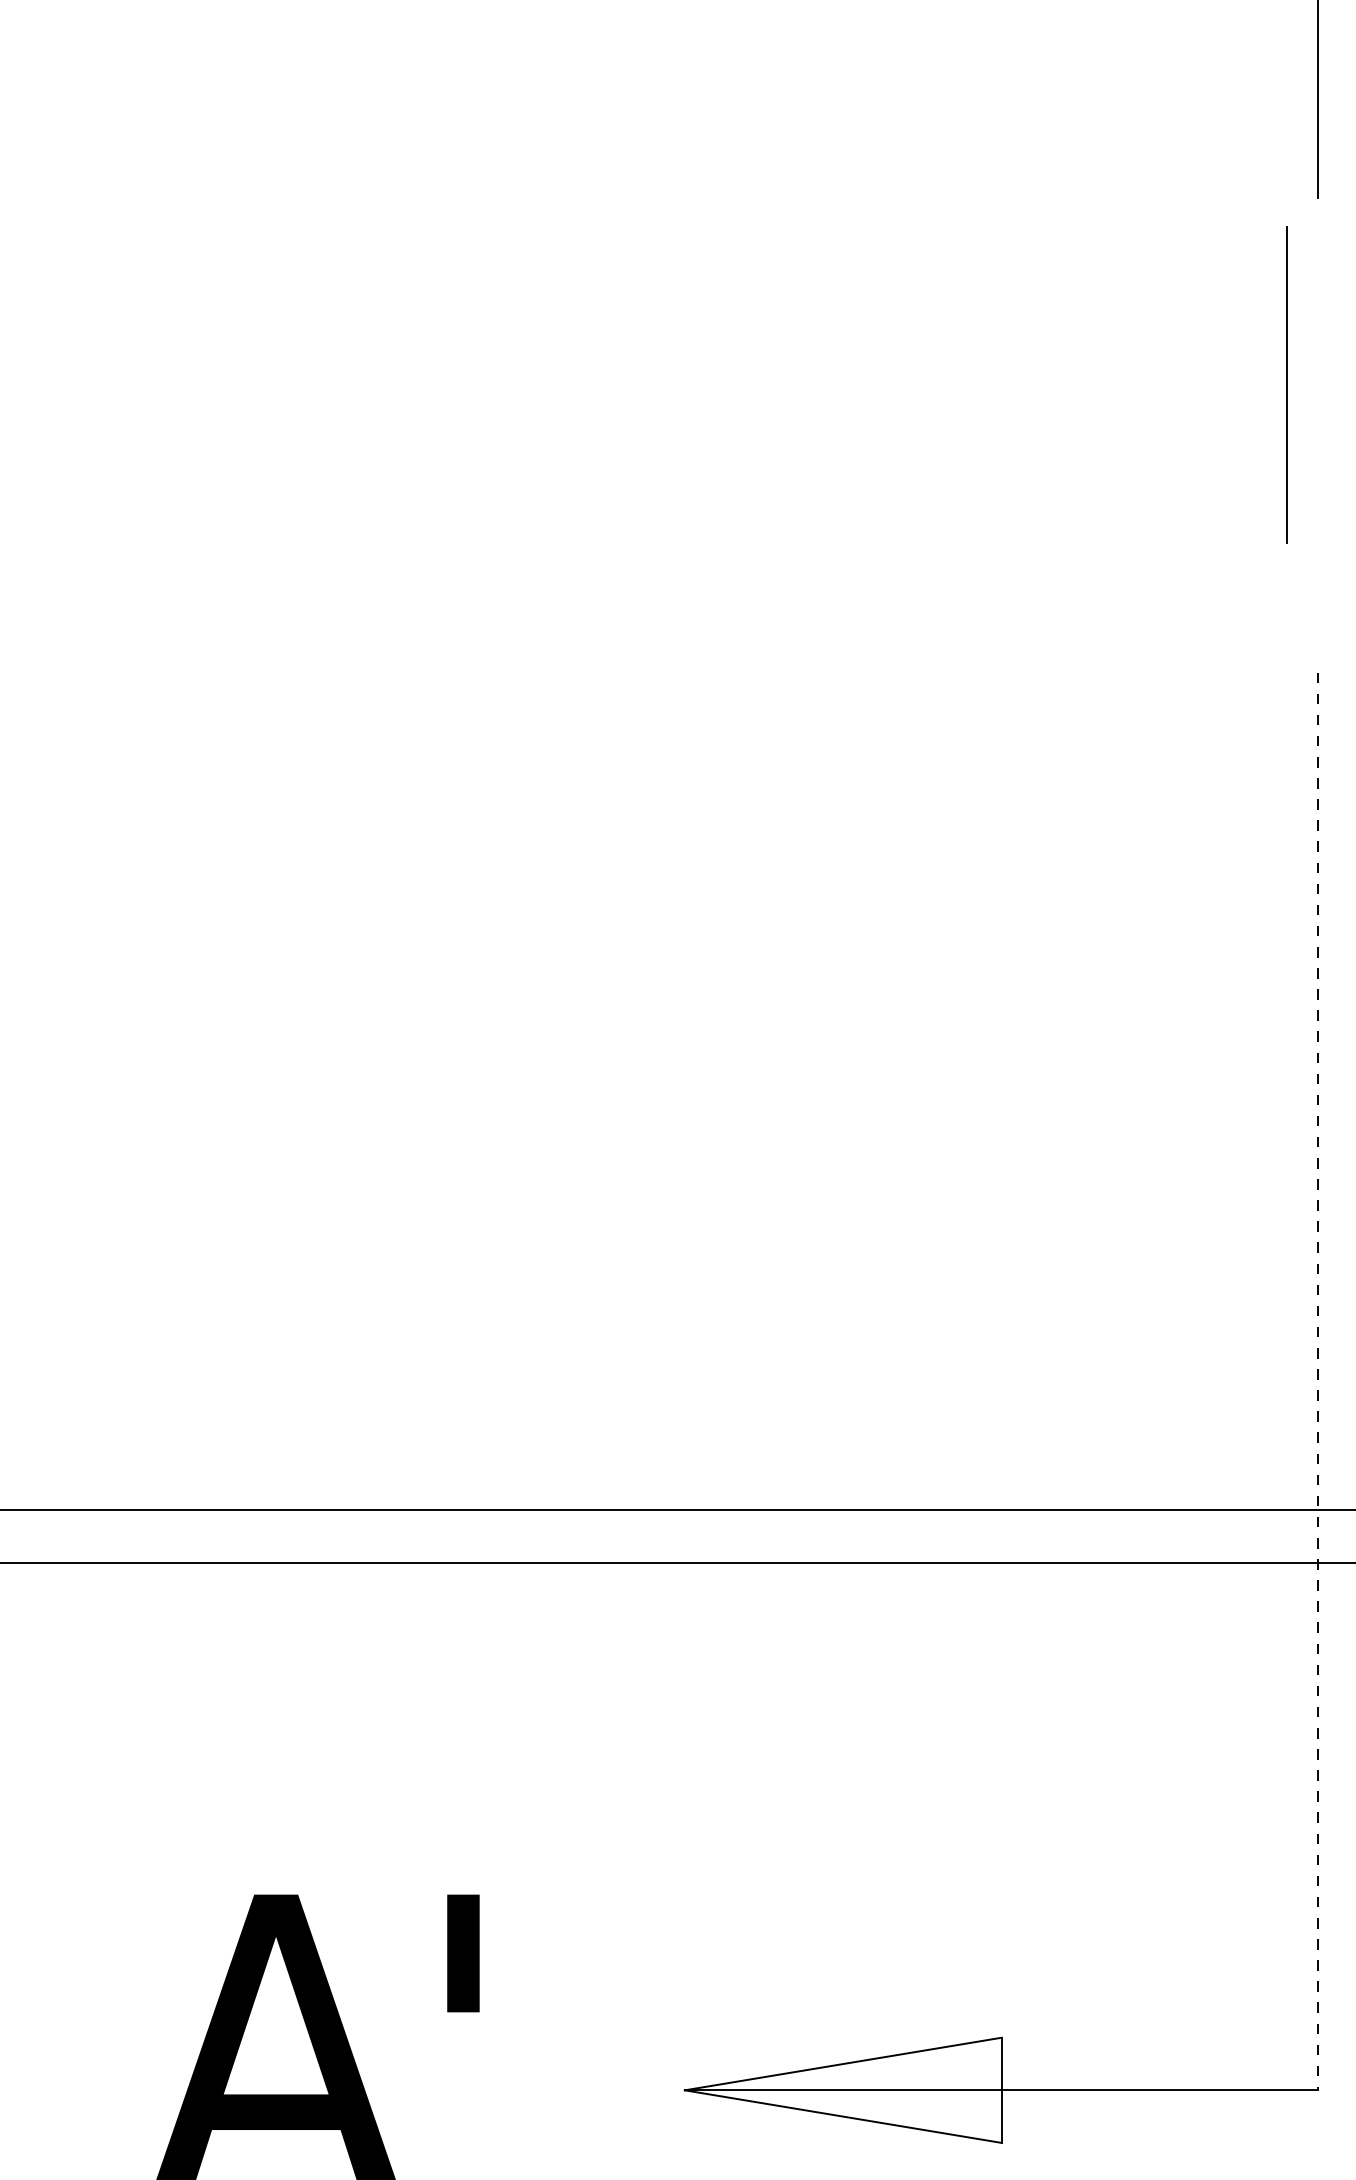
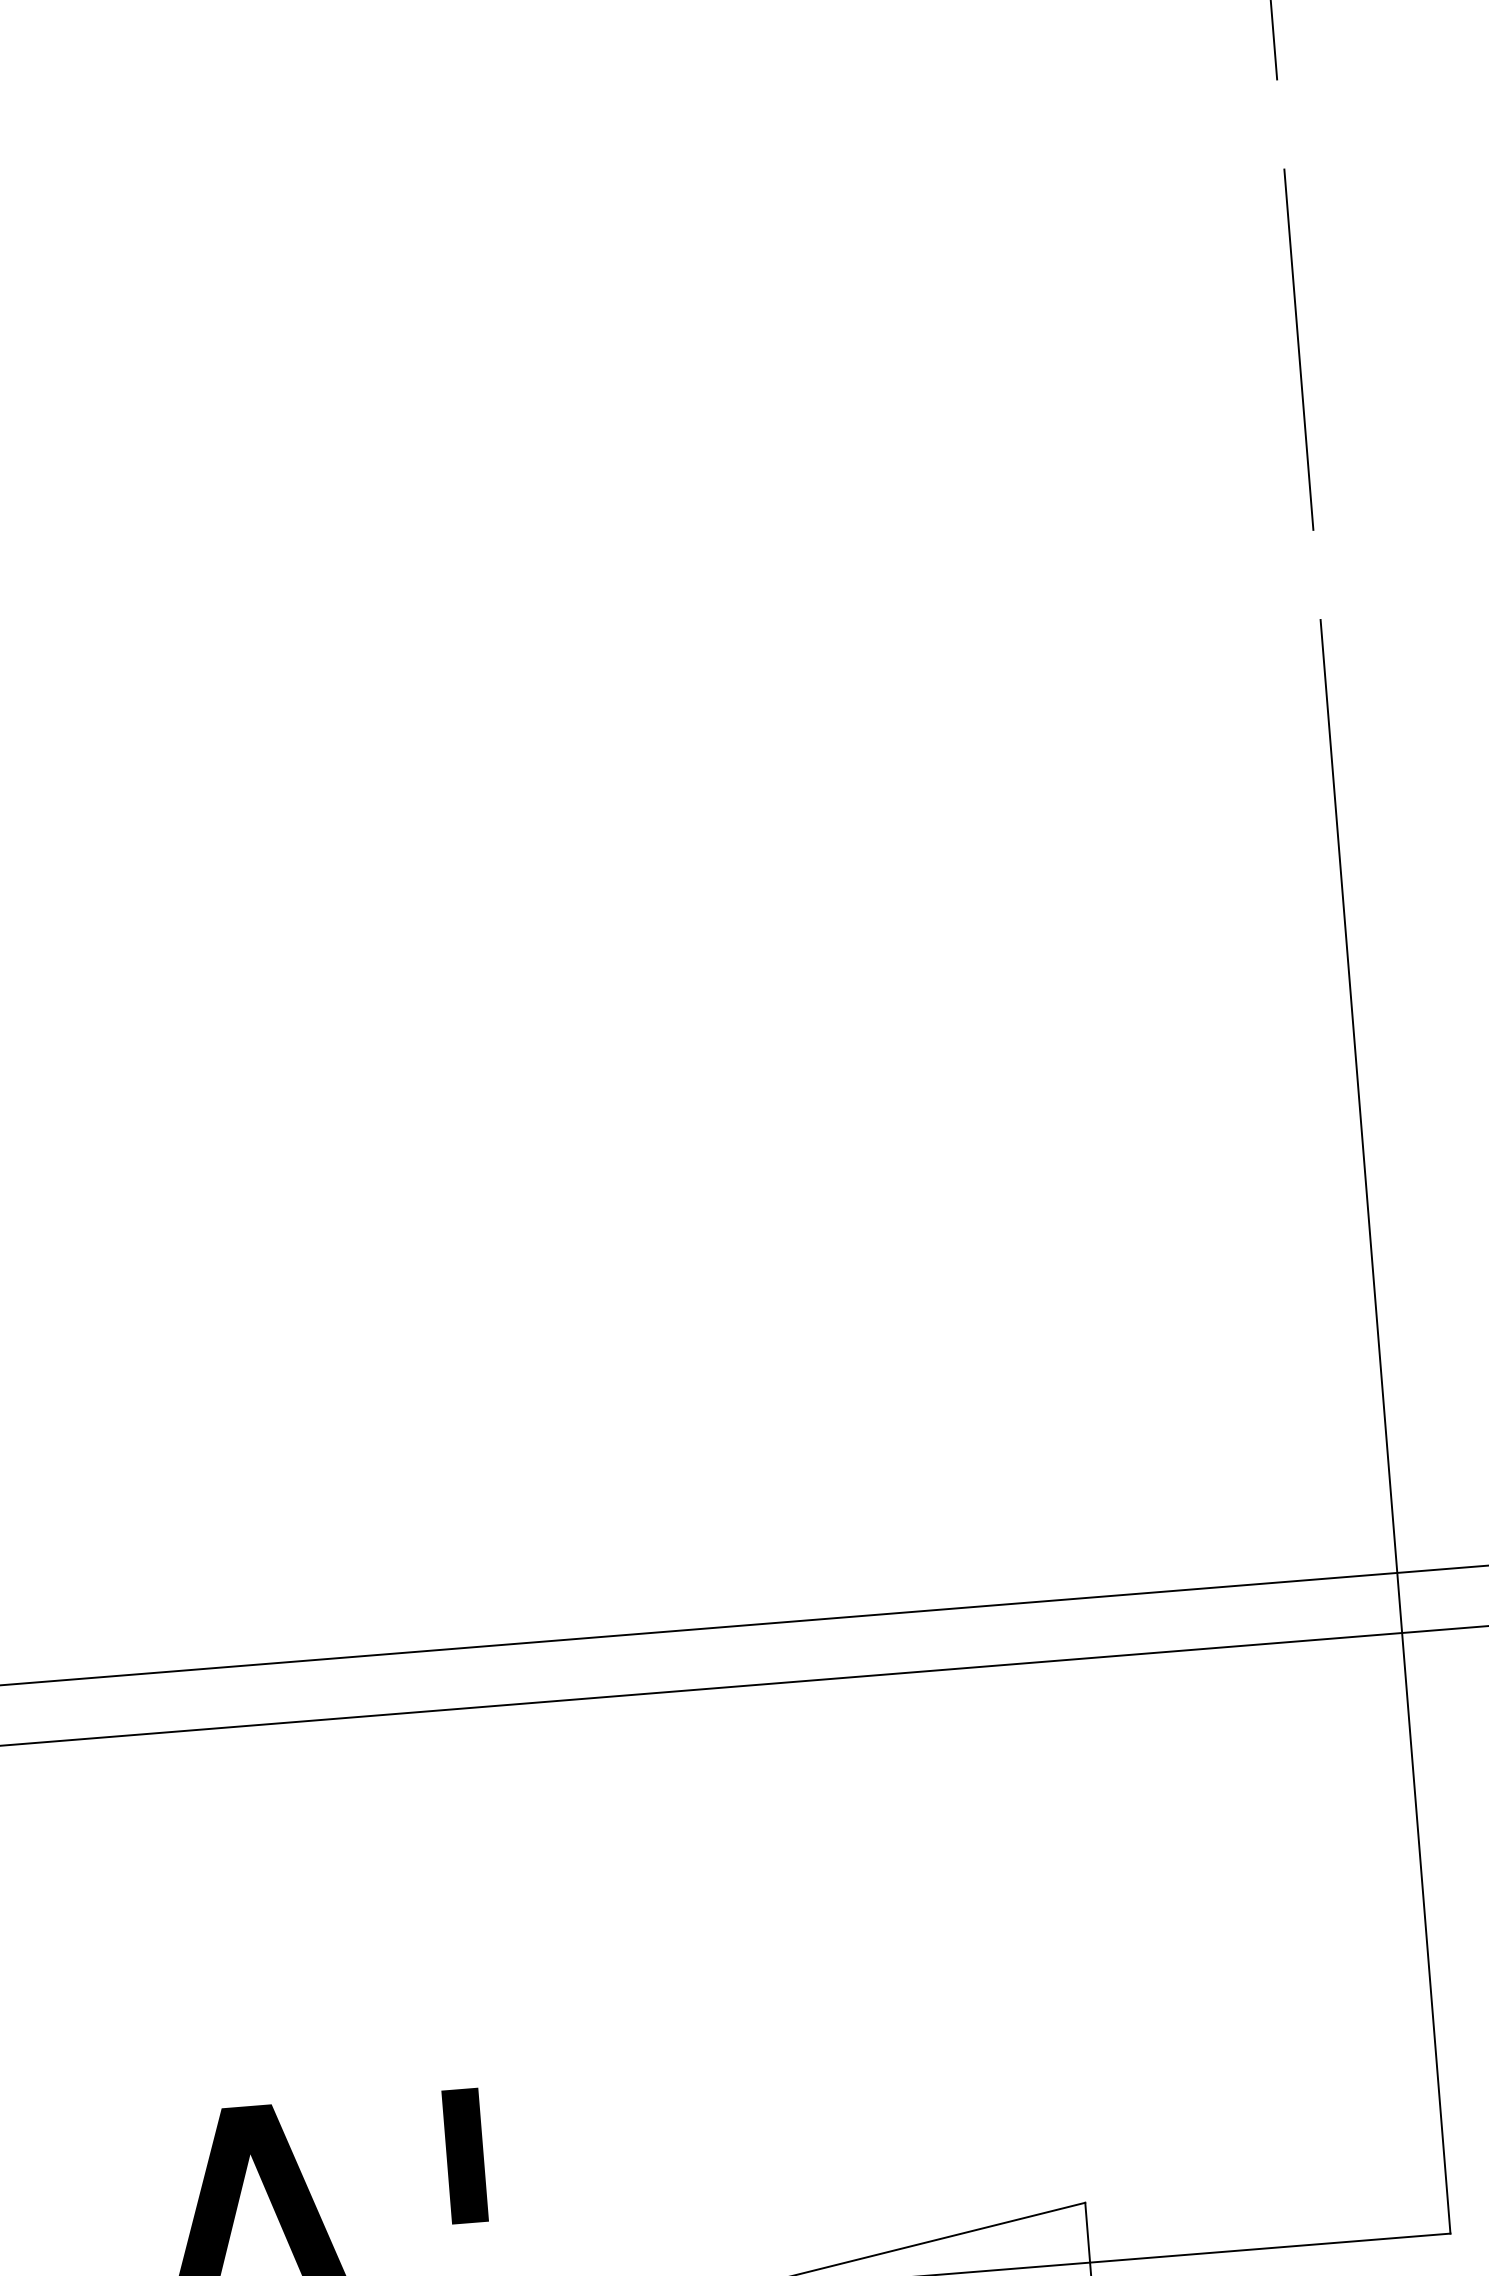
line: (1286, 384) -> (1298, 349), moved
line: (1318, 1381) -> (1385, 1426), dashed -> solid

